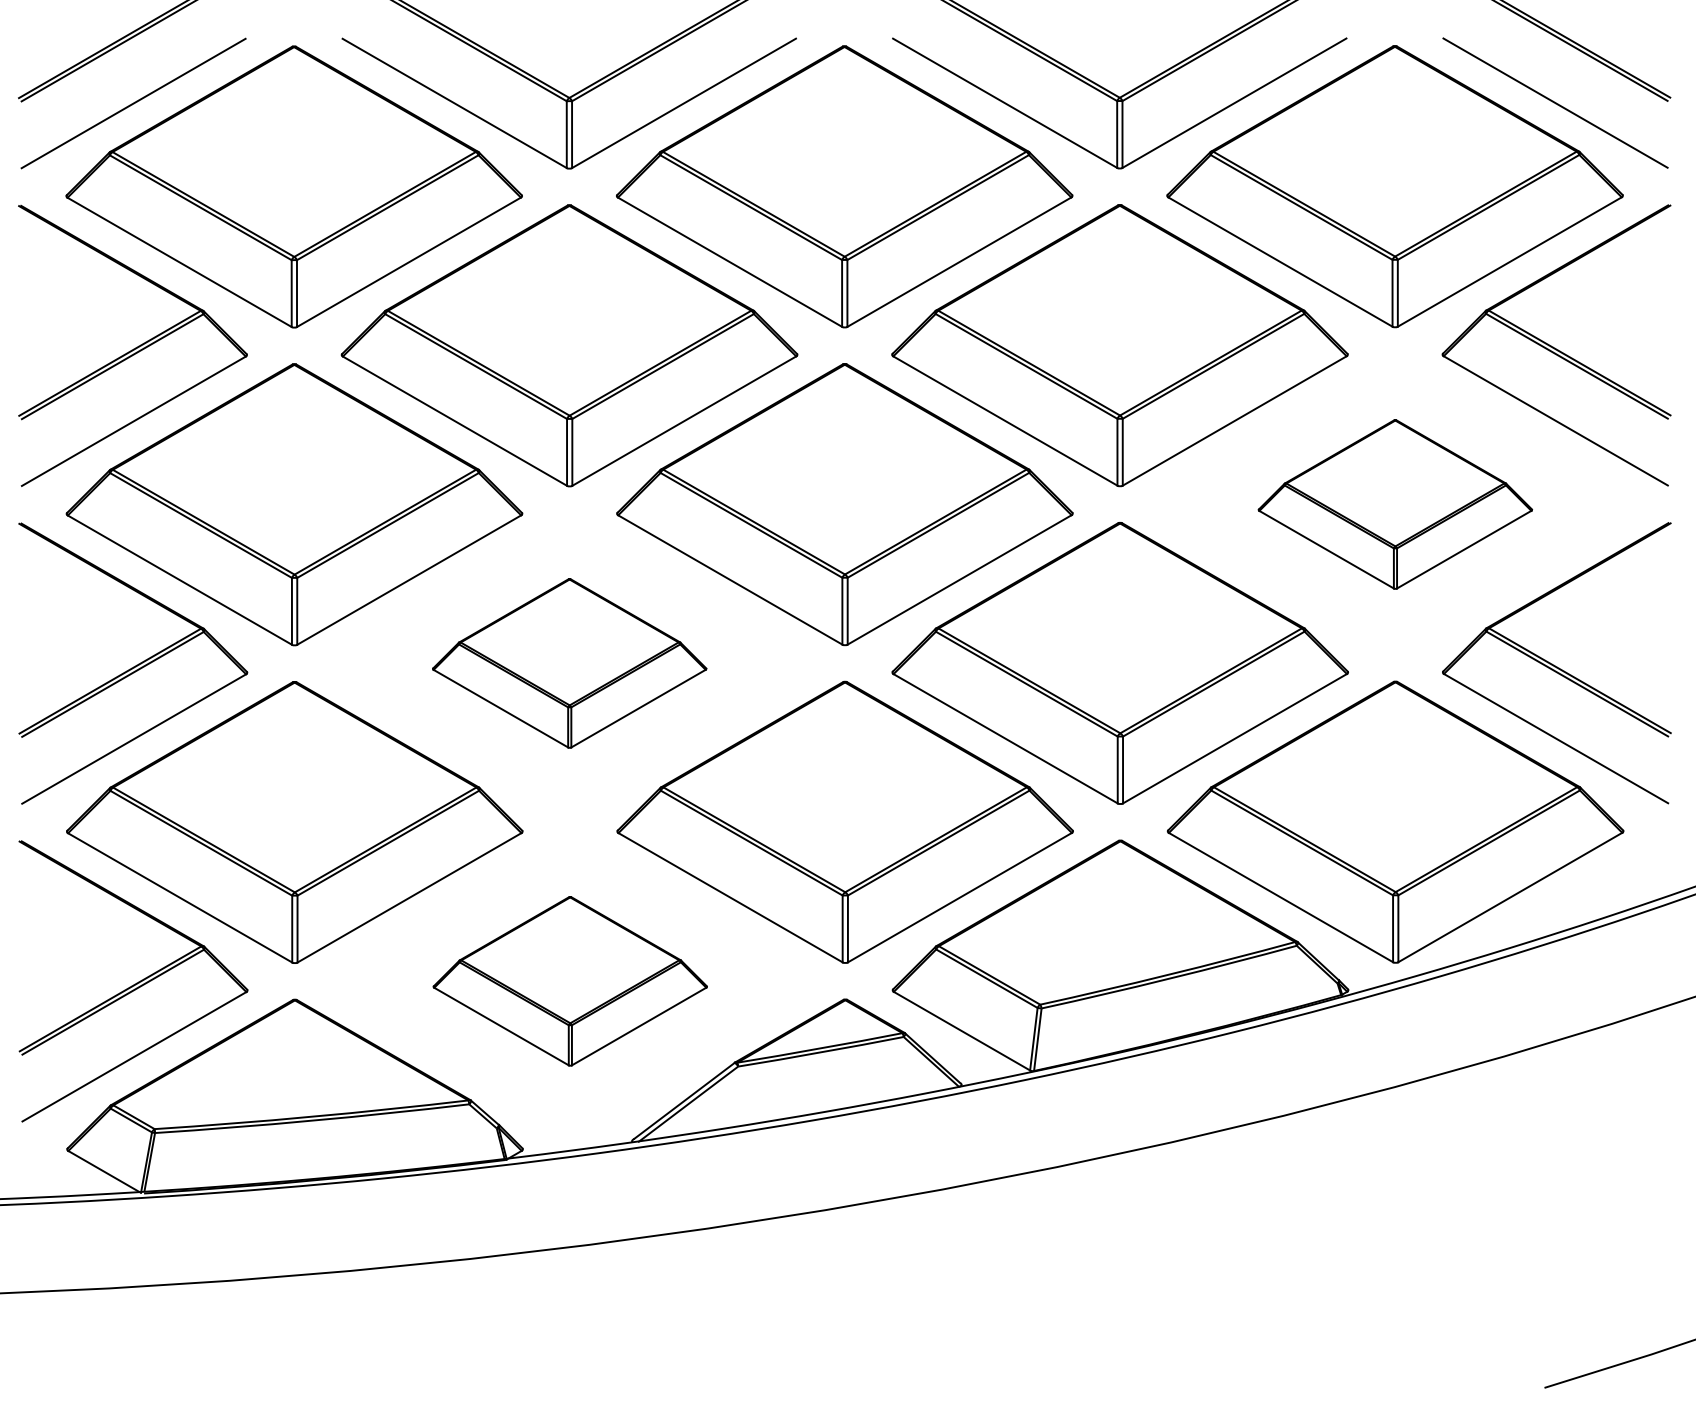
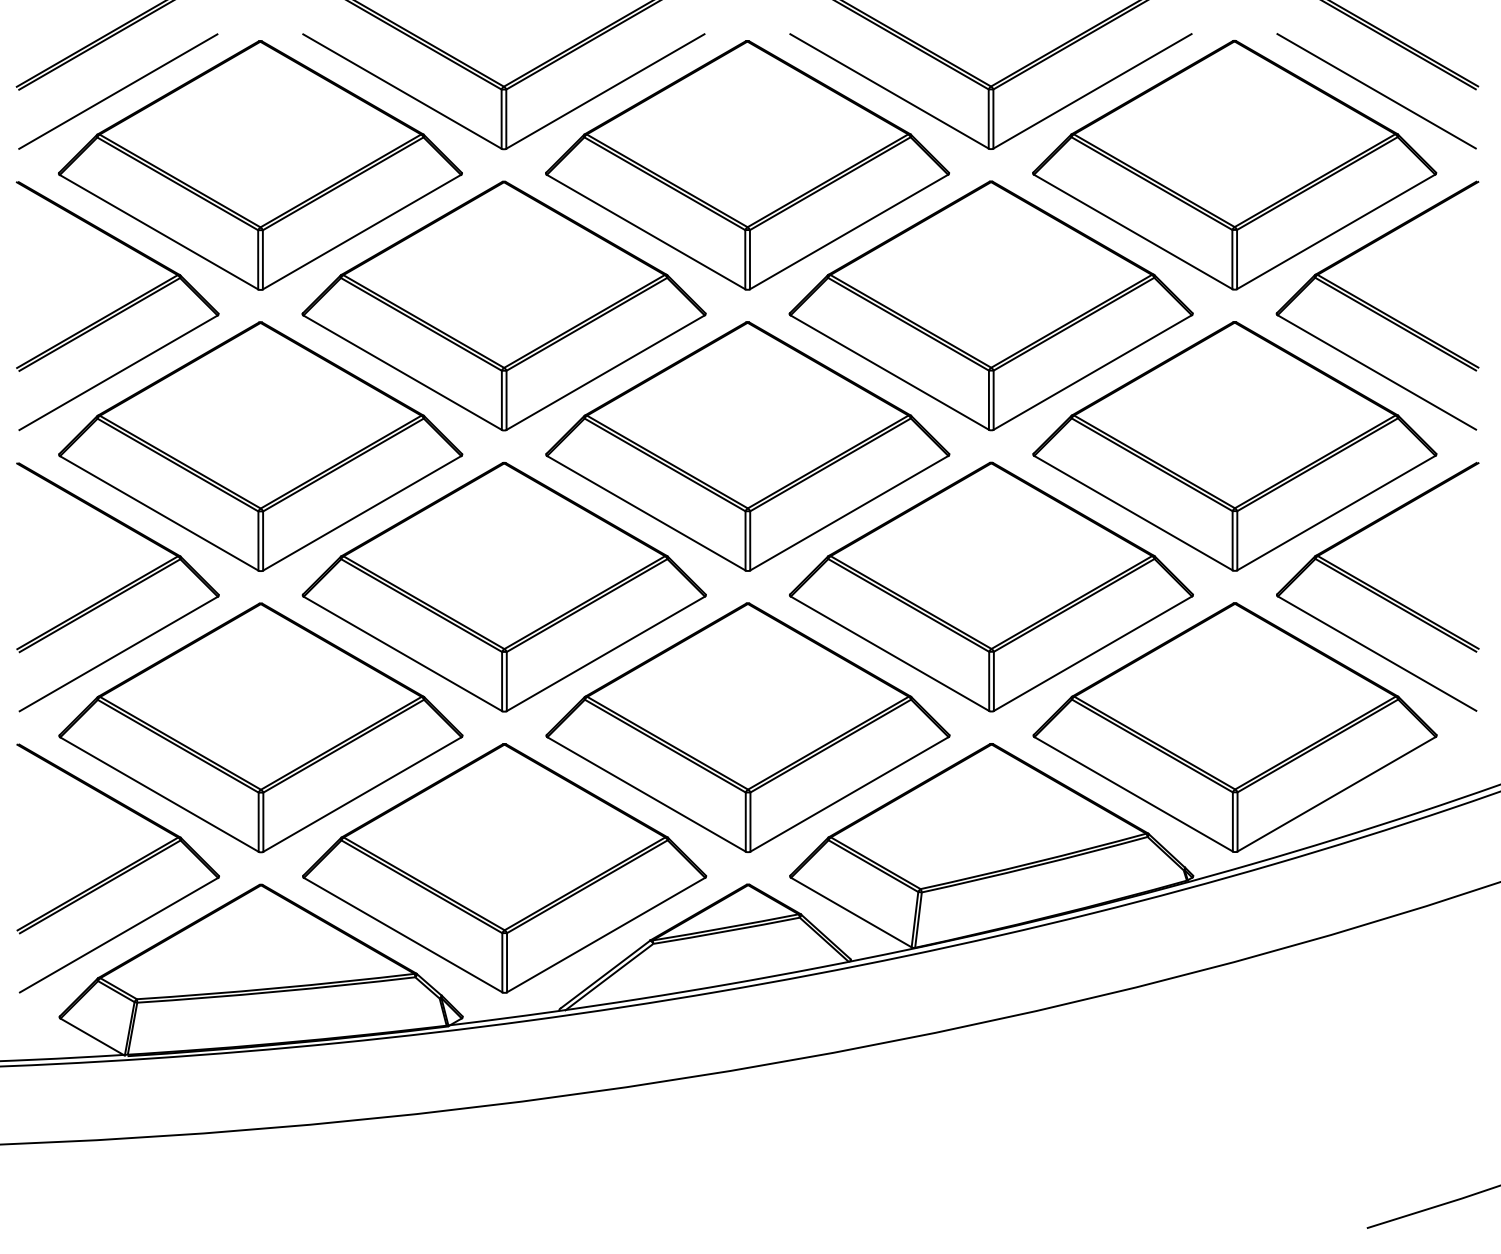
part: (1394, 504) -> (1234, 446), size x1.67
part: (568, 662) -> (503, 586), size x1.67
part: (570, 981) -> (504, 868), size x1.67

